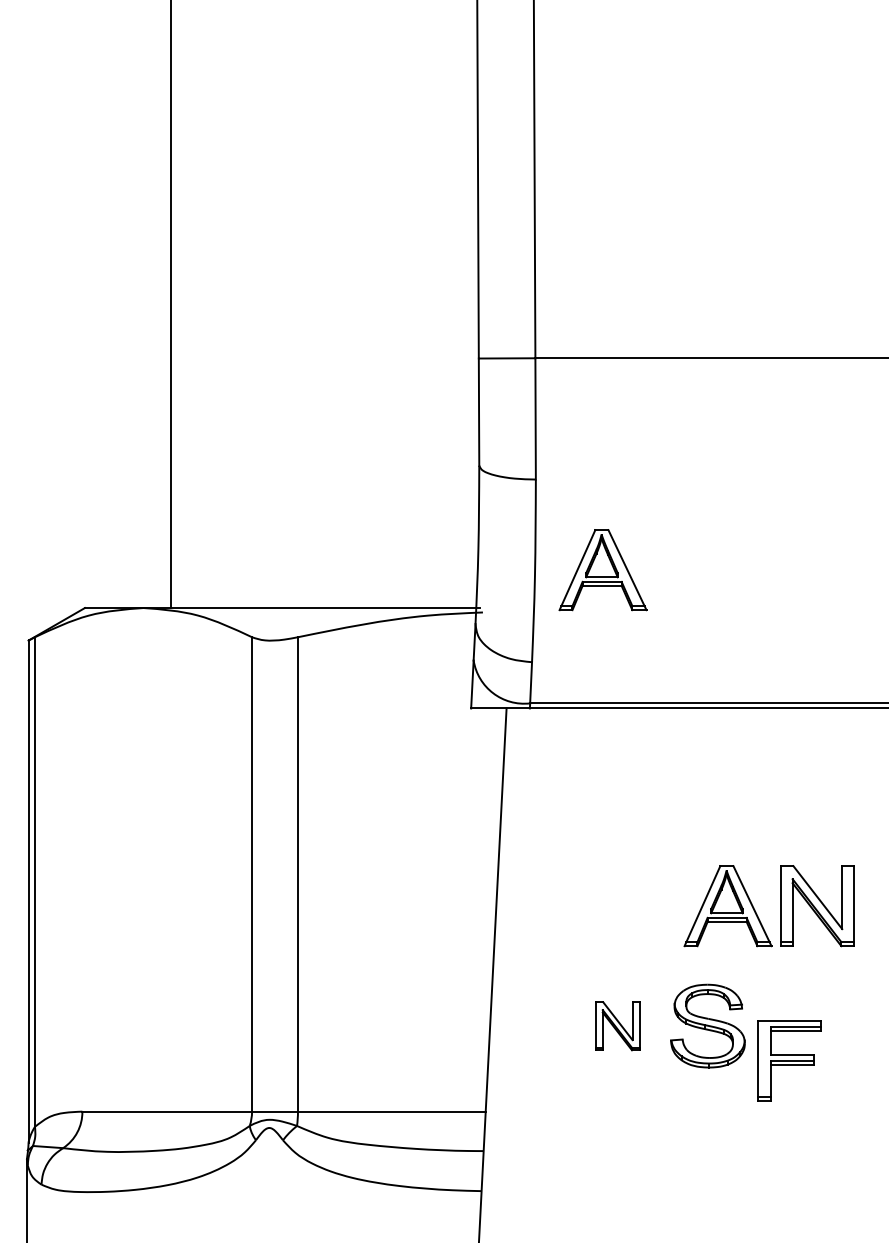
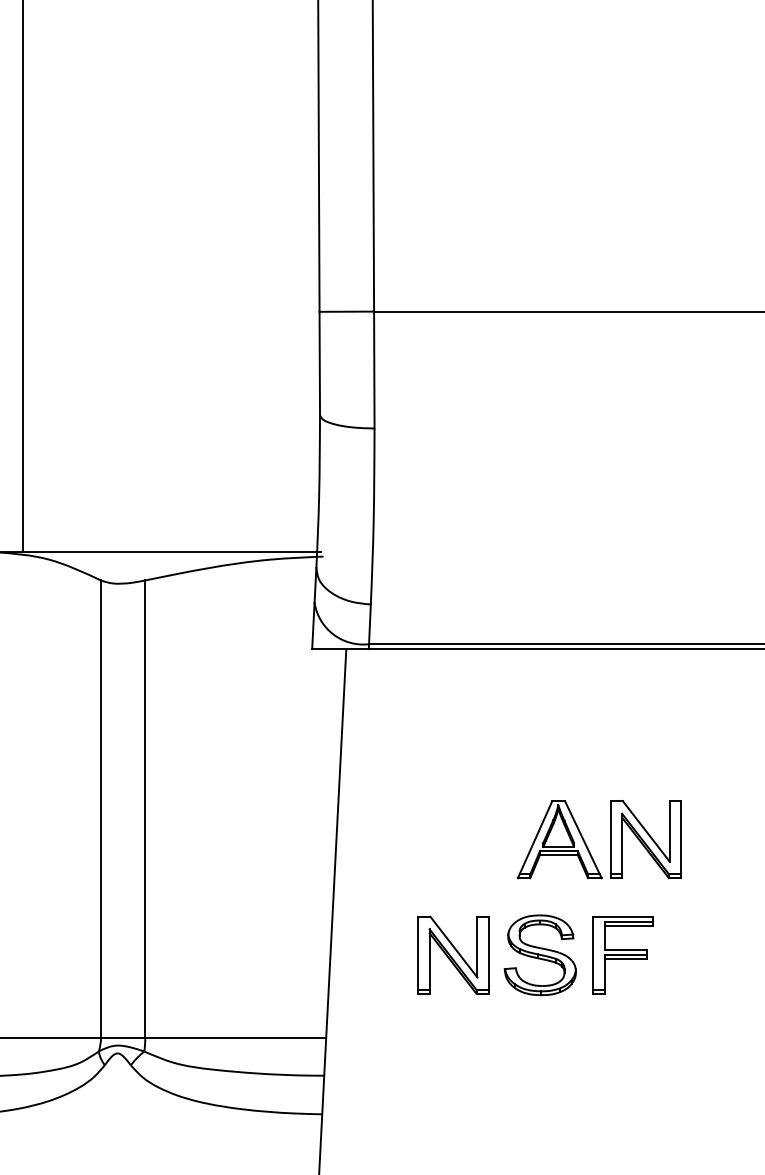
part: (602, 570) -> (438, 516), removed
part: (617, 1026) -> (453, 955), size x1.67
part: (789, 1060) -> (622, 954), moved

